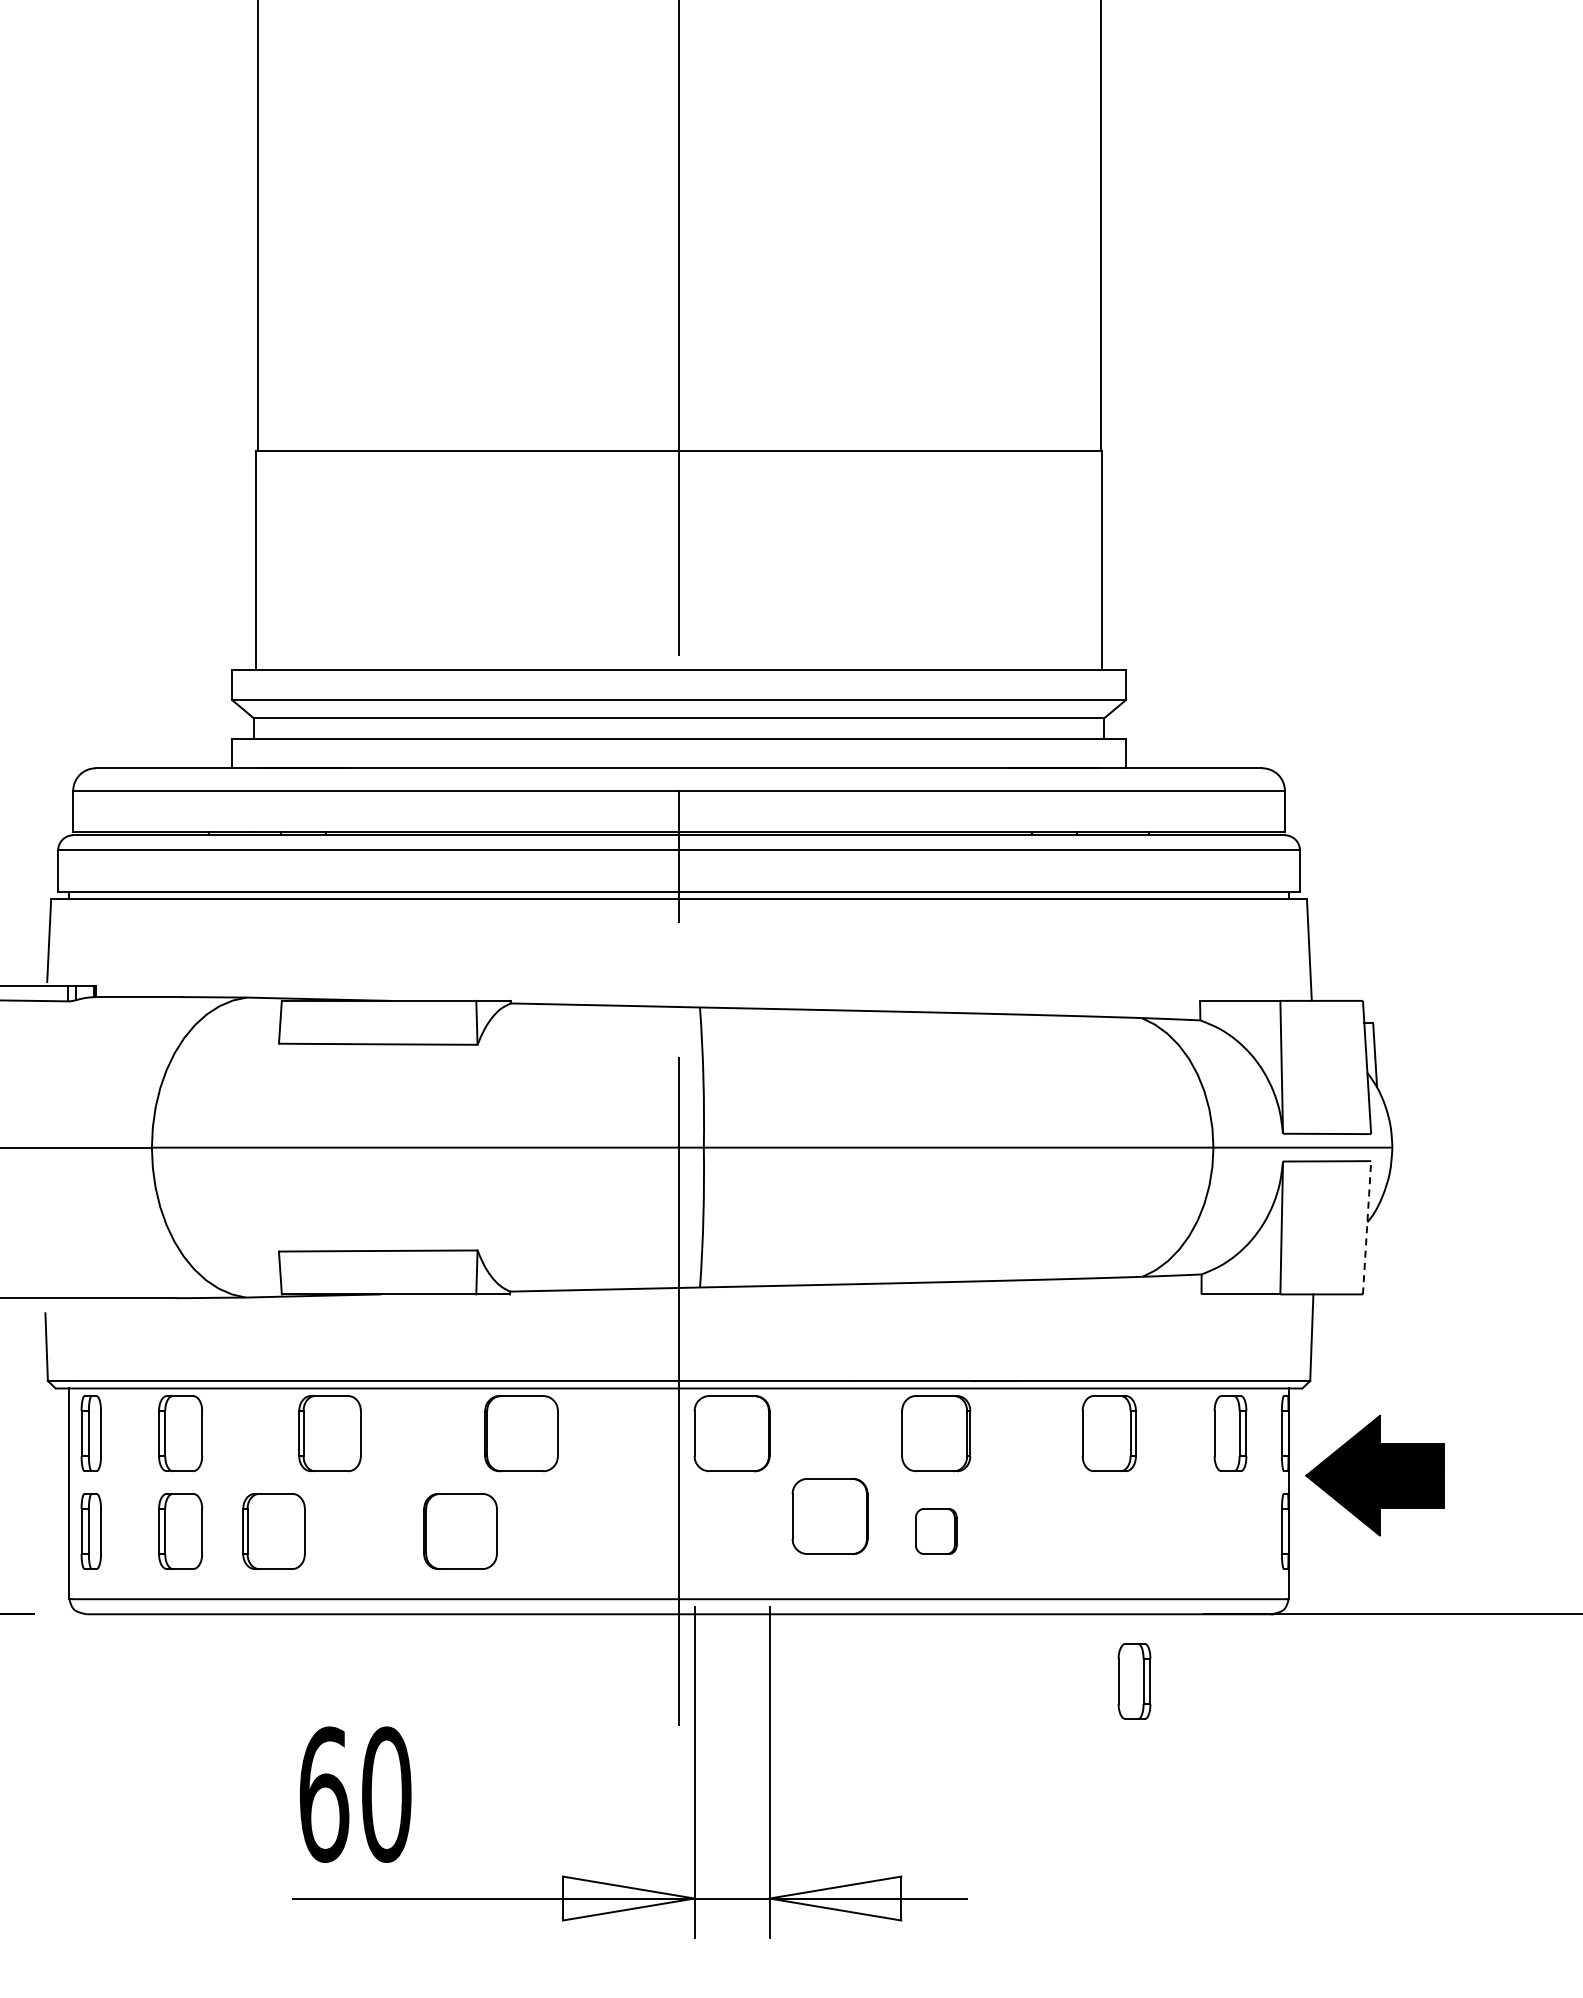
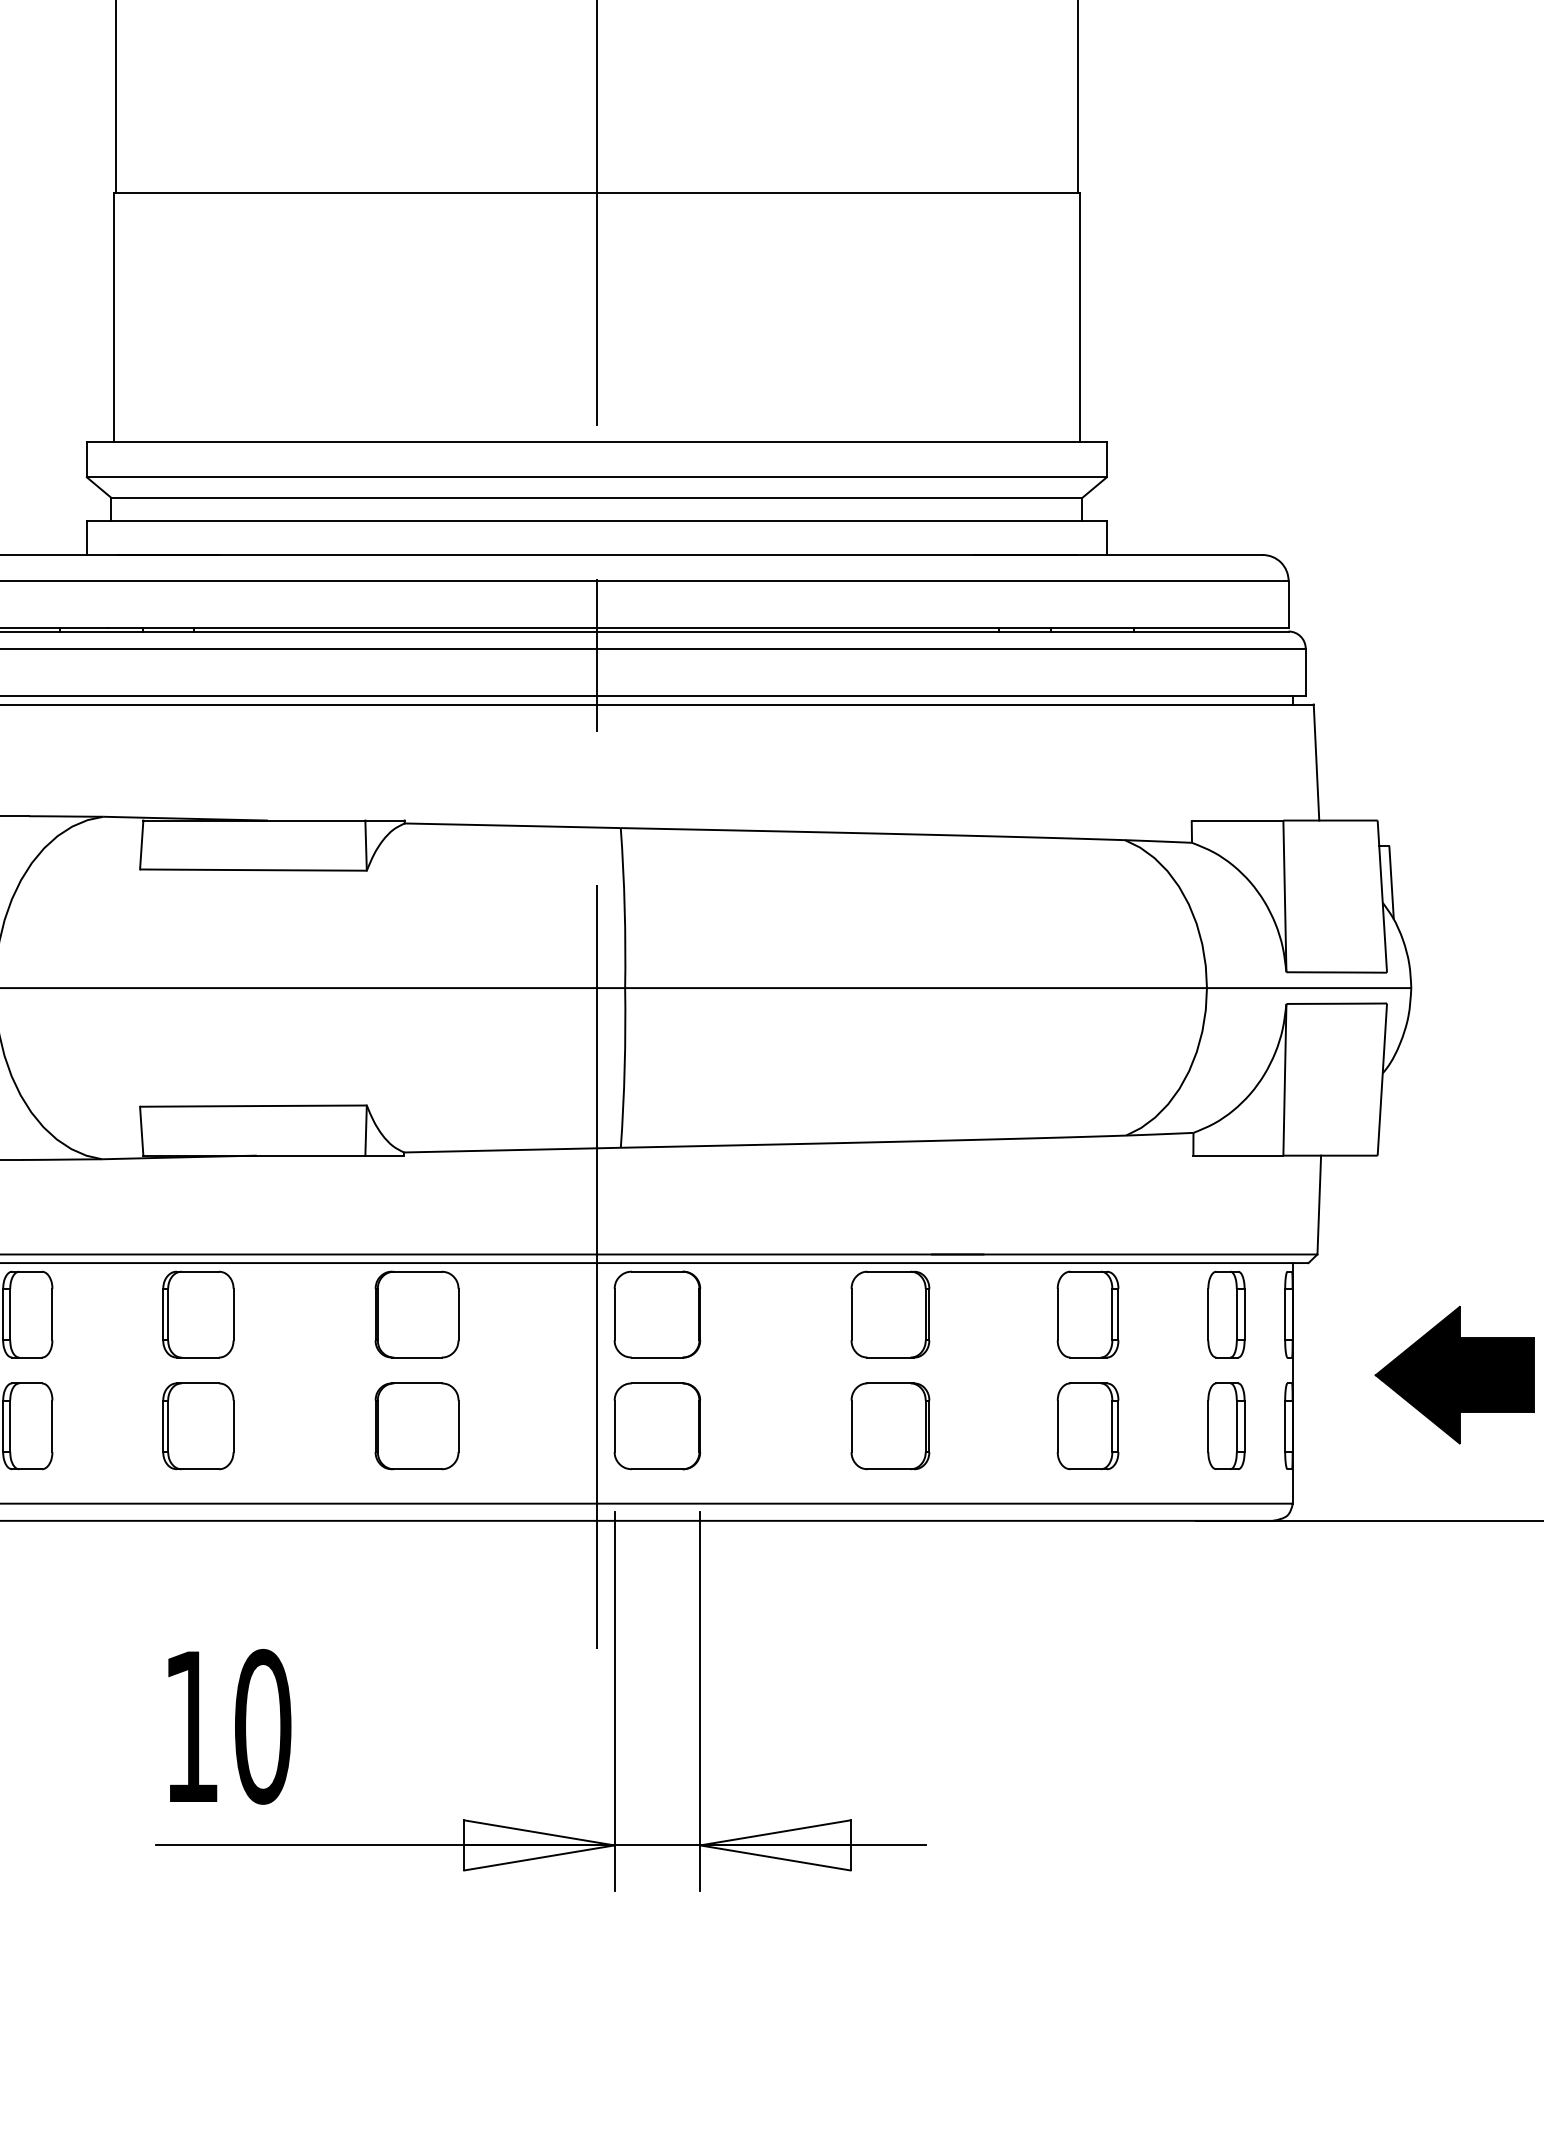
line: (1367, 1226) -> (1382, 1078), dashed -> solid
part: (1374, 1475) -> (1453, 1374), moved
part: (829, 1516) -> (656, 1426), moved
part: (273, 1531) -> (197, 1426), moved
part: (460, 1531) -> (416, 1426), moved
part: (936, 1531) -> (890, 1426), size x1.67
part: (1108, 1531) -> (1087, 1426), added
part: (1134, 1681) -> (1226, 1426), moved
text: (324, 1794) -> (192, 1726), 60 -> 10

